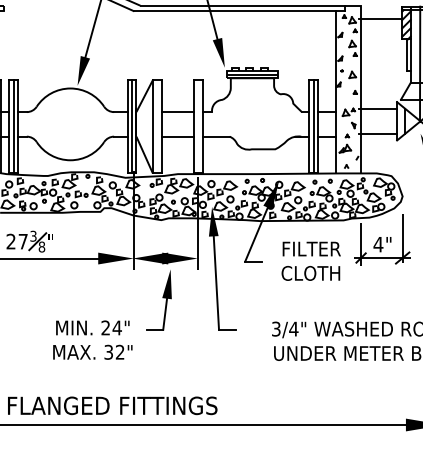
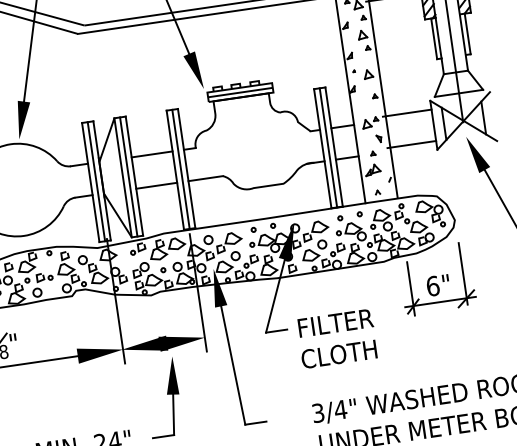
line: (157, 126) -> (128, 176), added
line: (198, 126) -> (181, 168), added
text: (378, 244) -> (433, 286), 4" -> 6"
text: (310, 260) -> (336, 337), moved

